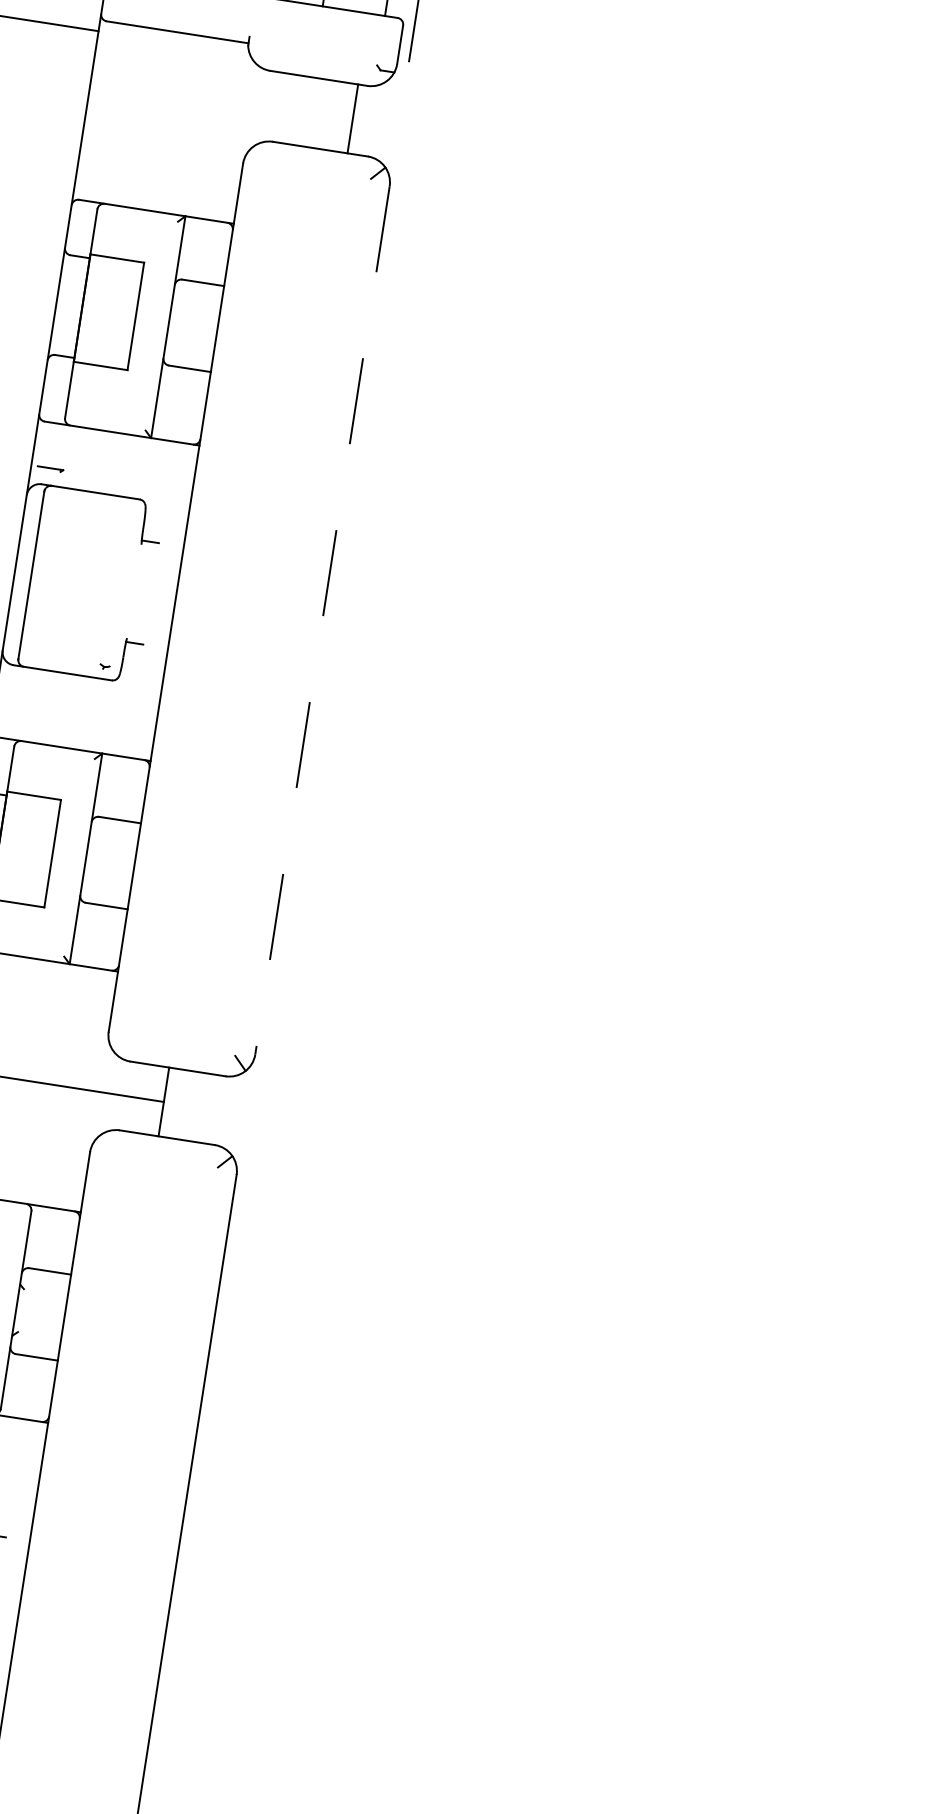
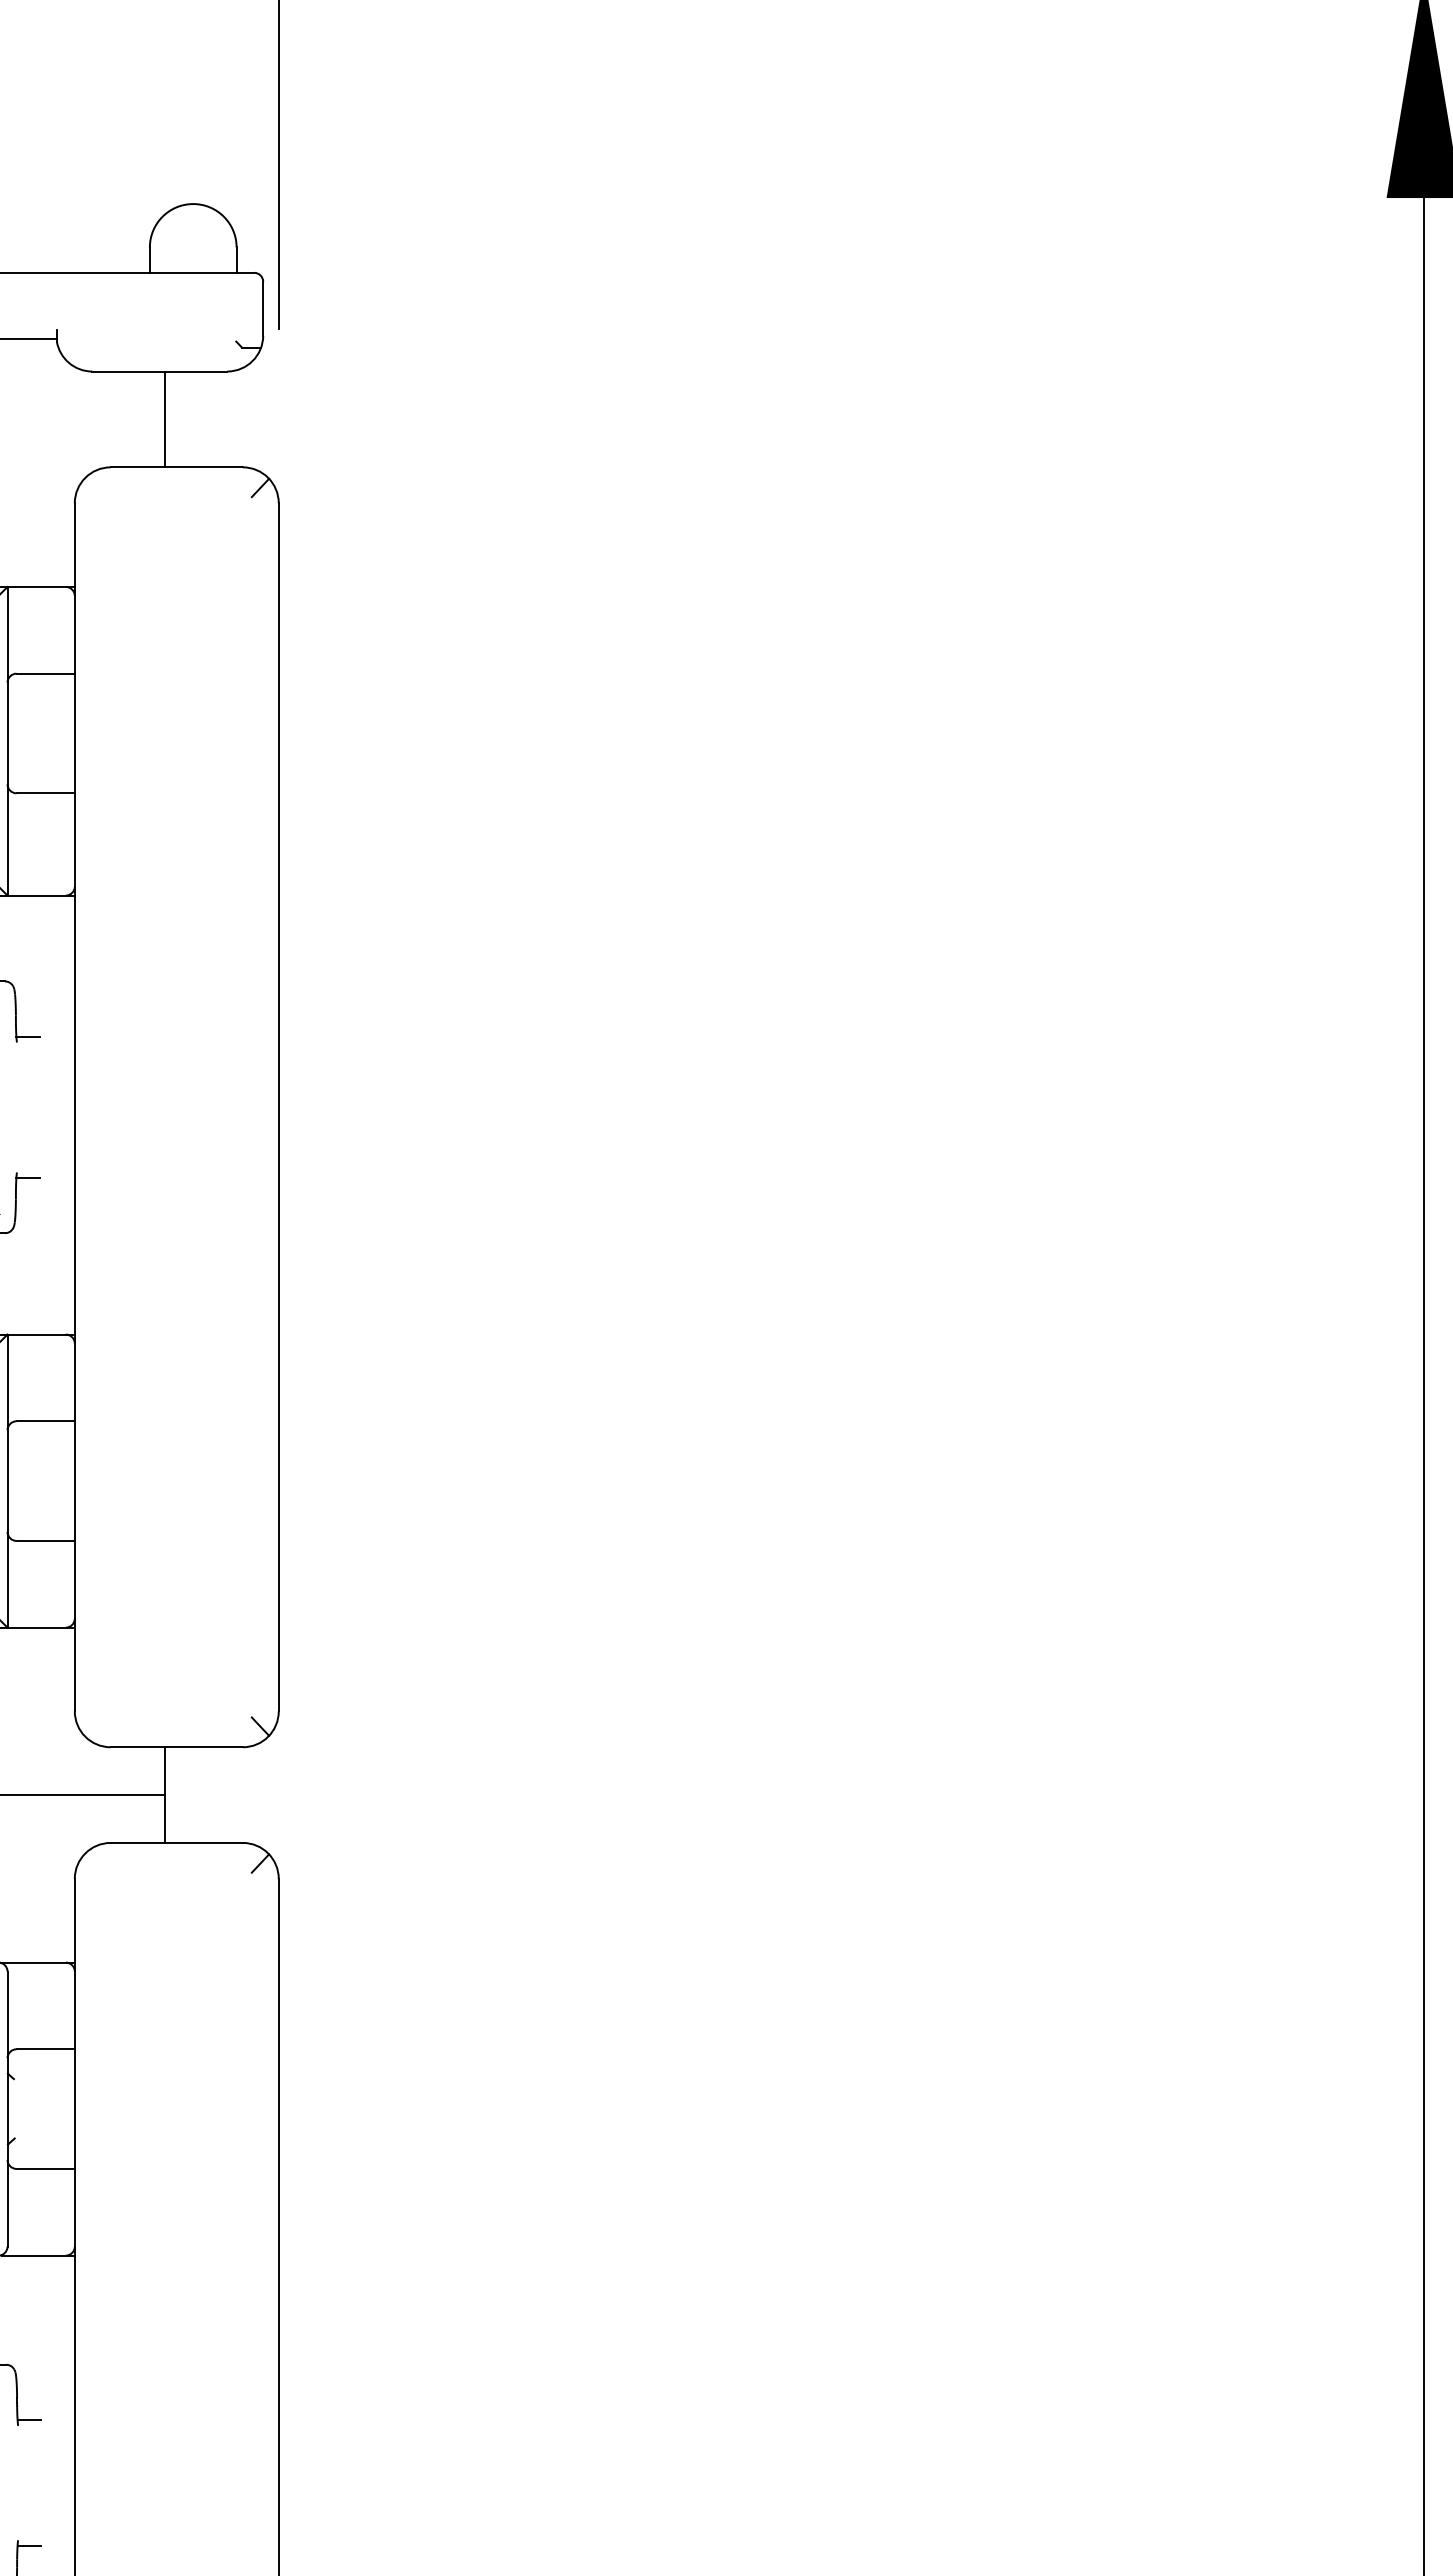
line: (352, 118) -> (164, 419), moved
line: (322, 620) -> (278, 1107), dashed -> solid

